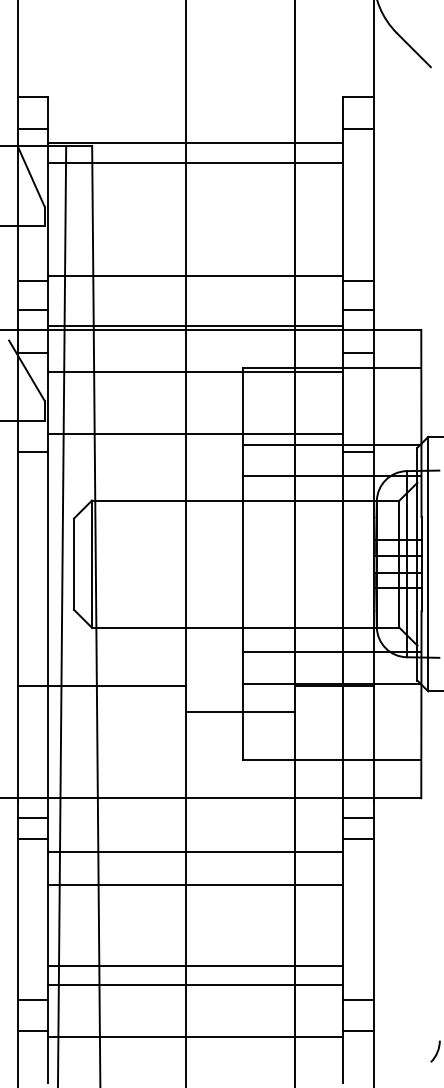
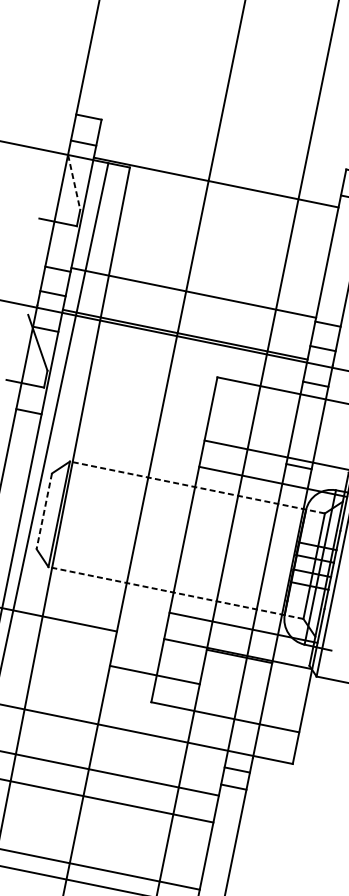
line: (195, 162) -> (212, 198), removed
line: (31, 176) -> (74, 182), solid -> dashed
line: (195, 371) -> (177, 372), removed
line: (195, 433) -> (167, 423), removed
line: (245, 500) -> (197, 487), solid -> dashed
line: (74, 564) -> (44, 511), solid -> dashed
line: (245, 627) -> (175, 592), solid -> dashed
line: (240, 711) -> (154, 674), moved

